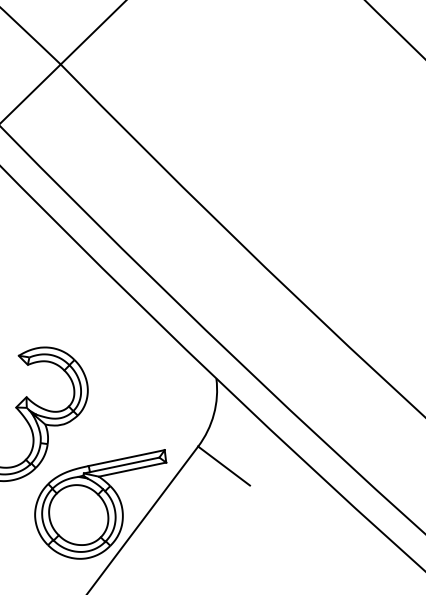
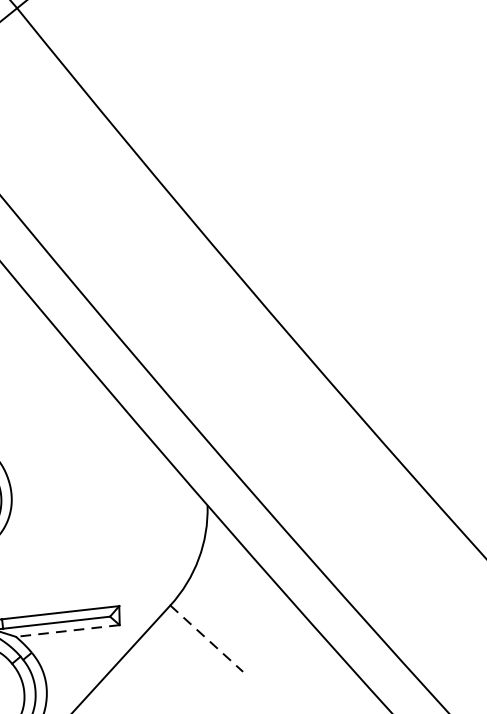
line: (224, 466) -> (207, 639), solid -> dashed
line: (132, 469) -> (67, 630), solid -> dashed

